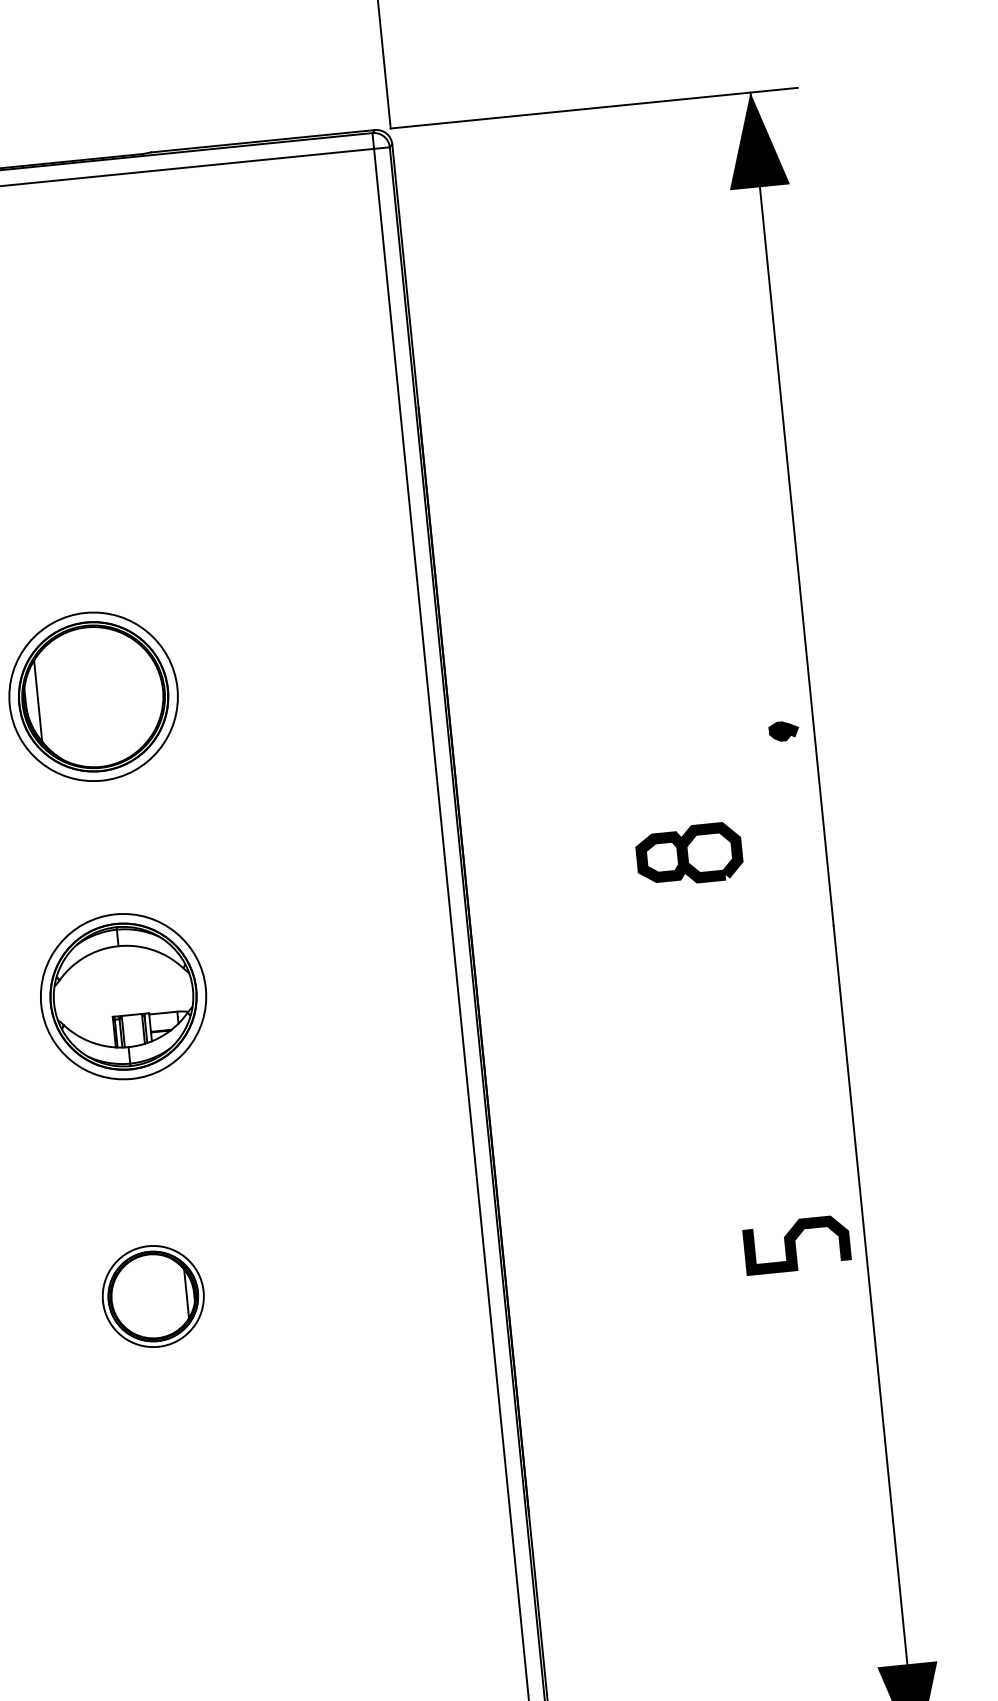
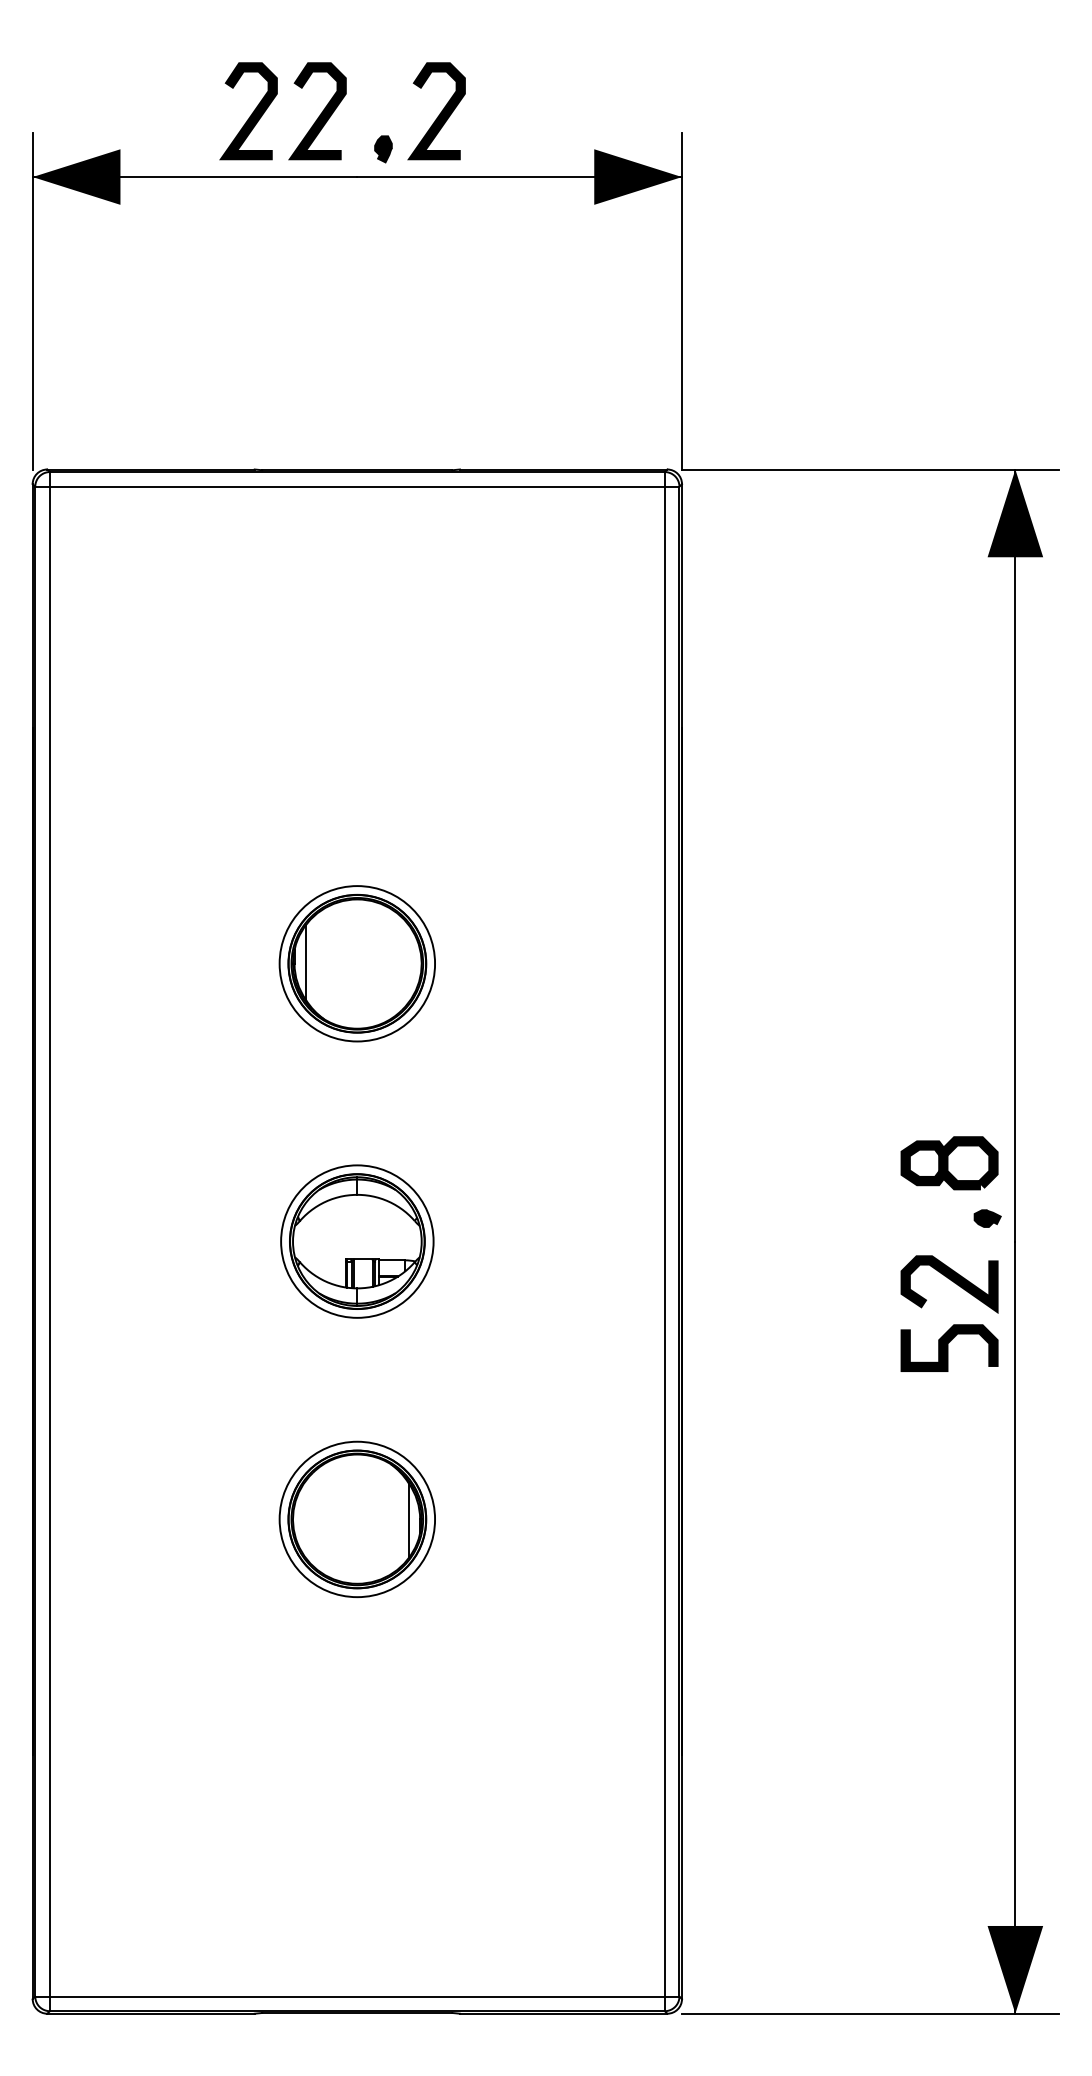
part: (783, 731) -> (987, 1218), moved
part: (689, 855) -> (949, 1163), moved
curve: (769, 975) -> (951, 1281), added
curve: (795, 1244) -> (948, 1347), moved
part: (152, 1296) -> (356, 1519), size x1.67

